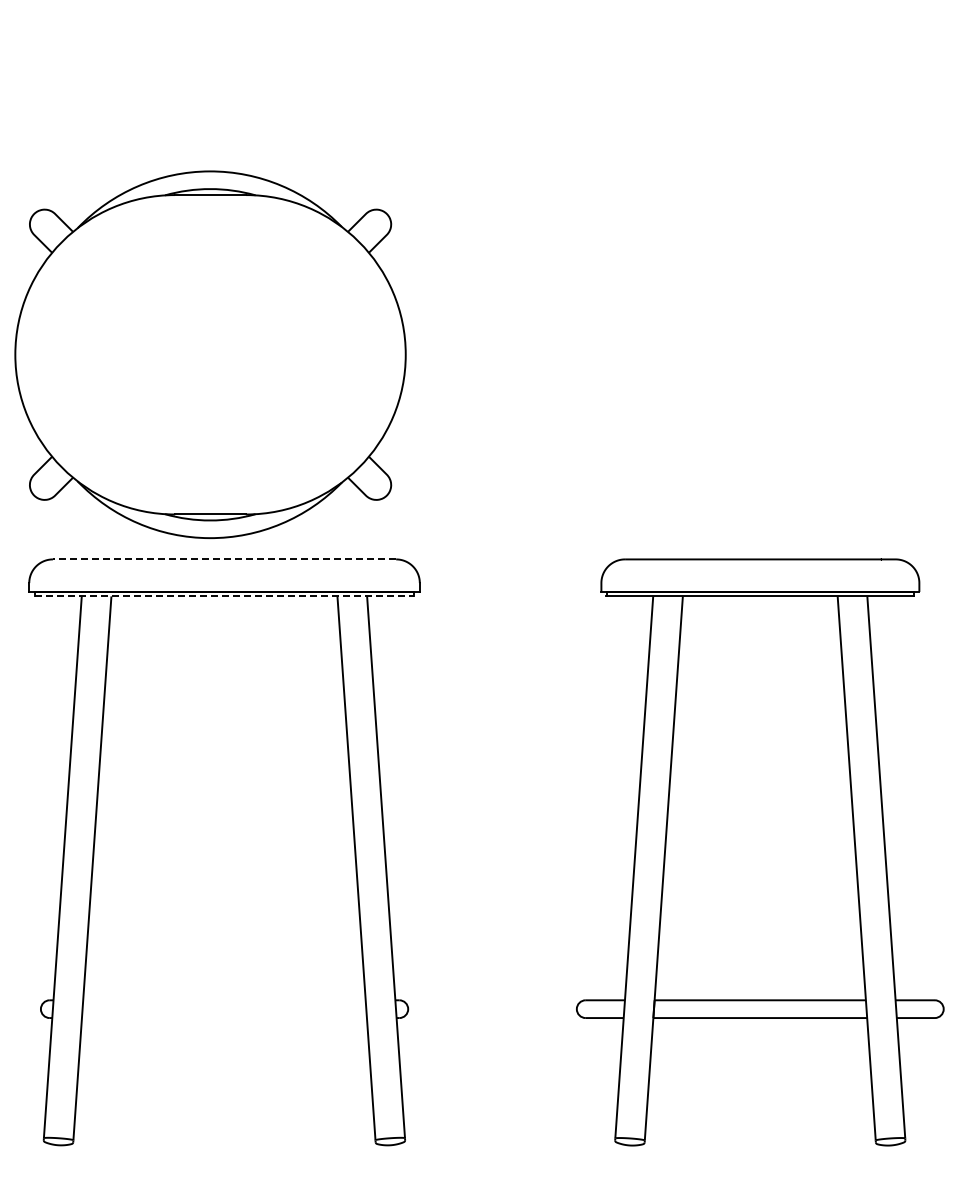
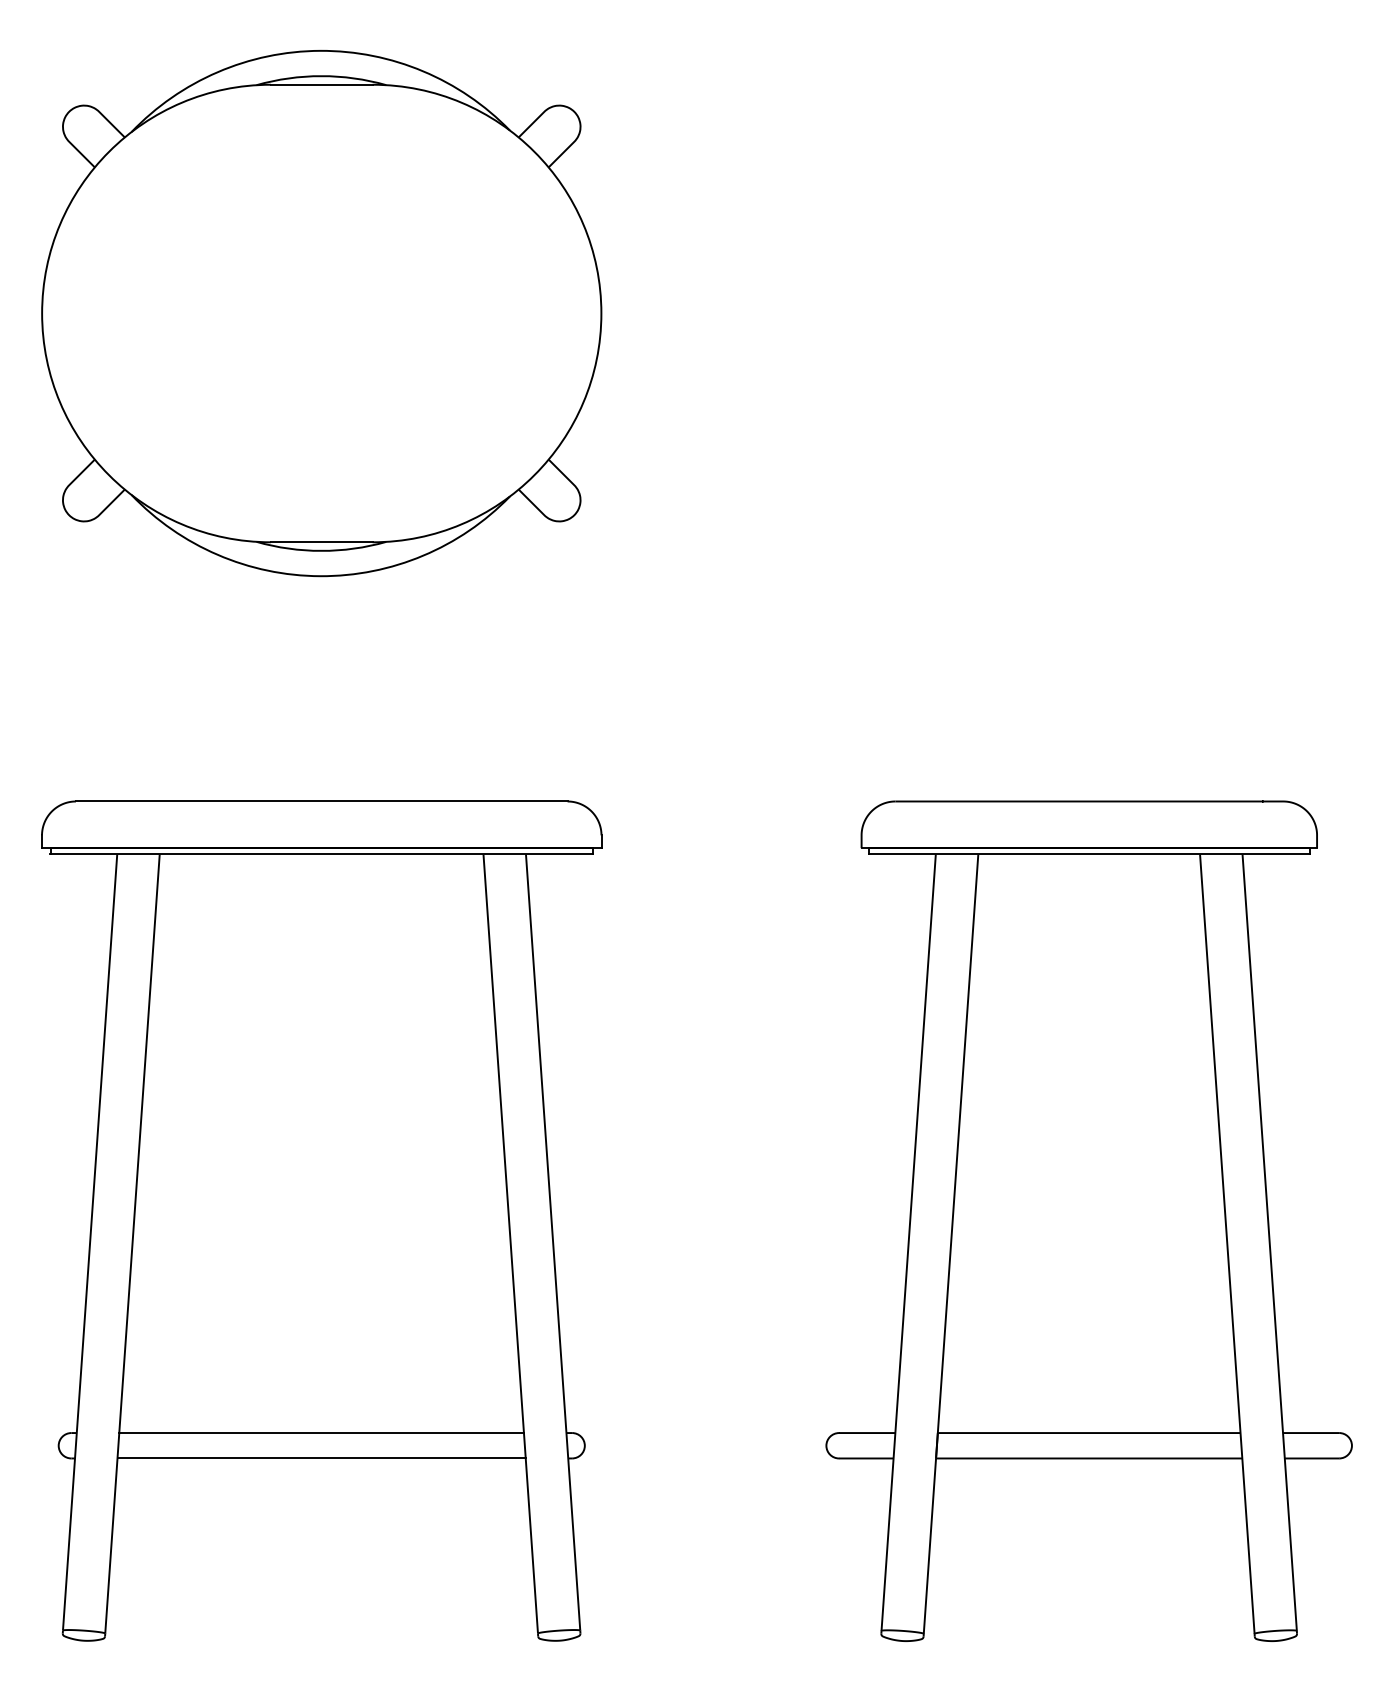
part: (210, 354) -> (321, 313), moved
line: (224, 559) -> (321, 801), dashed -> solid
line: (224, 596) -> (321, 854), dashed -> solid
line: (224, 1000) -> (321, 1433), added
line: (223, 1018) -> (320, 1459), added

